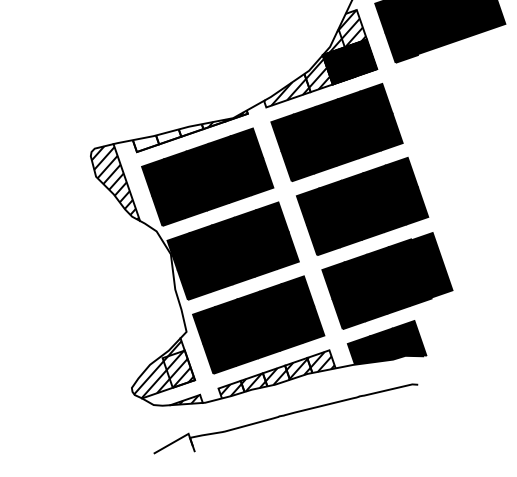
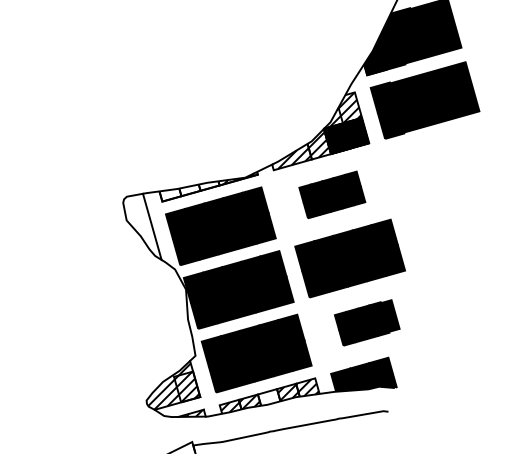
part: (337, 132) -> (332, 194), size x0.6
hatch: (113, 182) -> (141, 226), removed
part: (387, 280) -> (367, 322), size x0.6
hatch: (276, 376) -> (269, 397), removed

